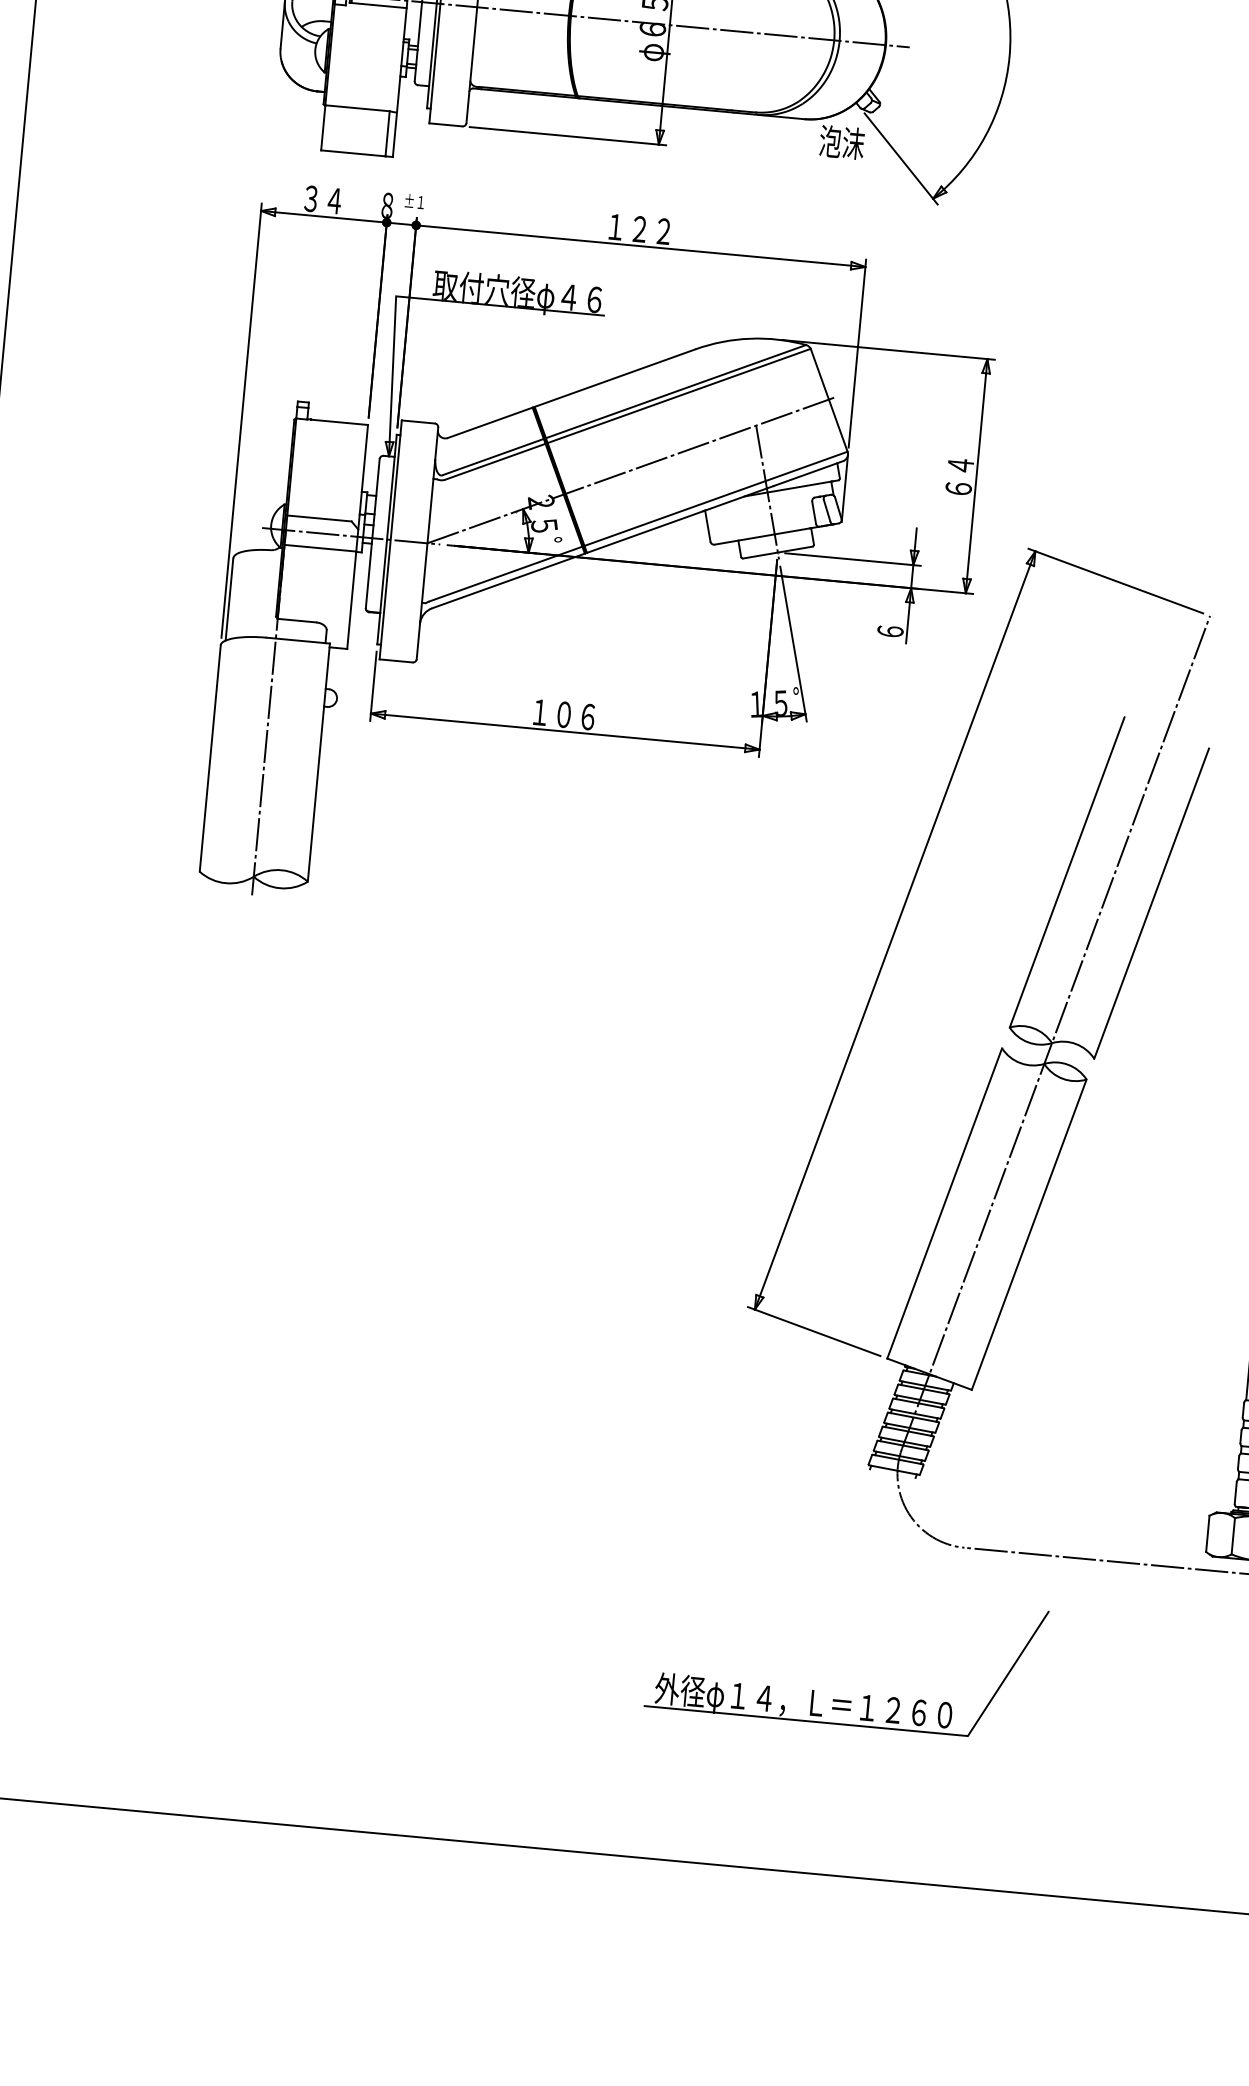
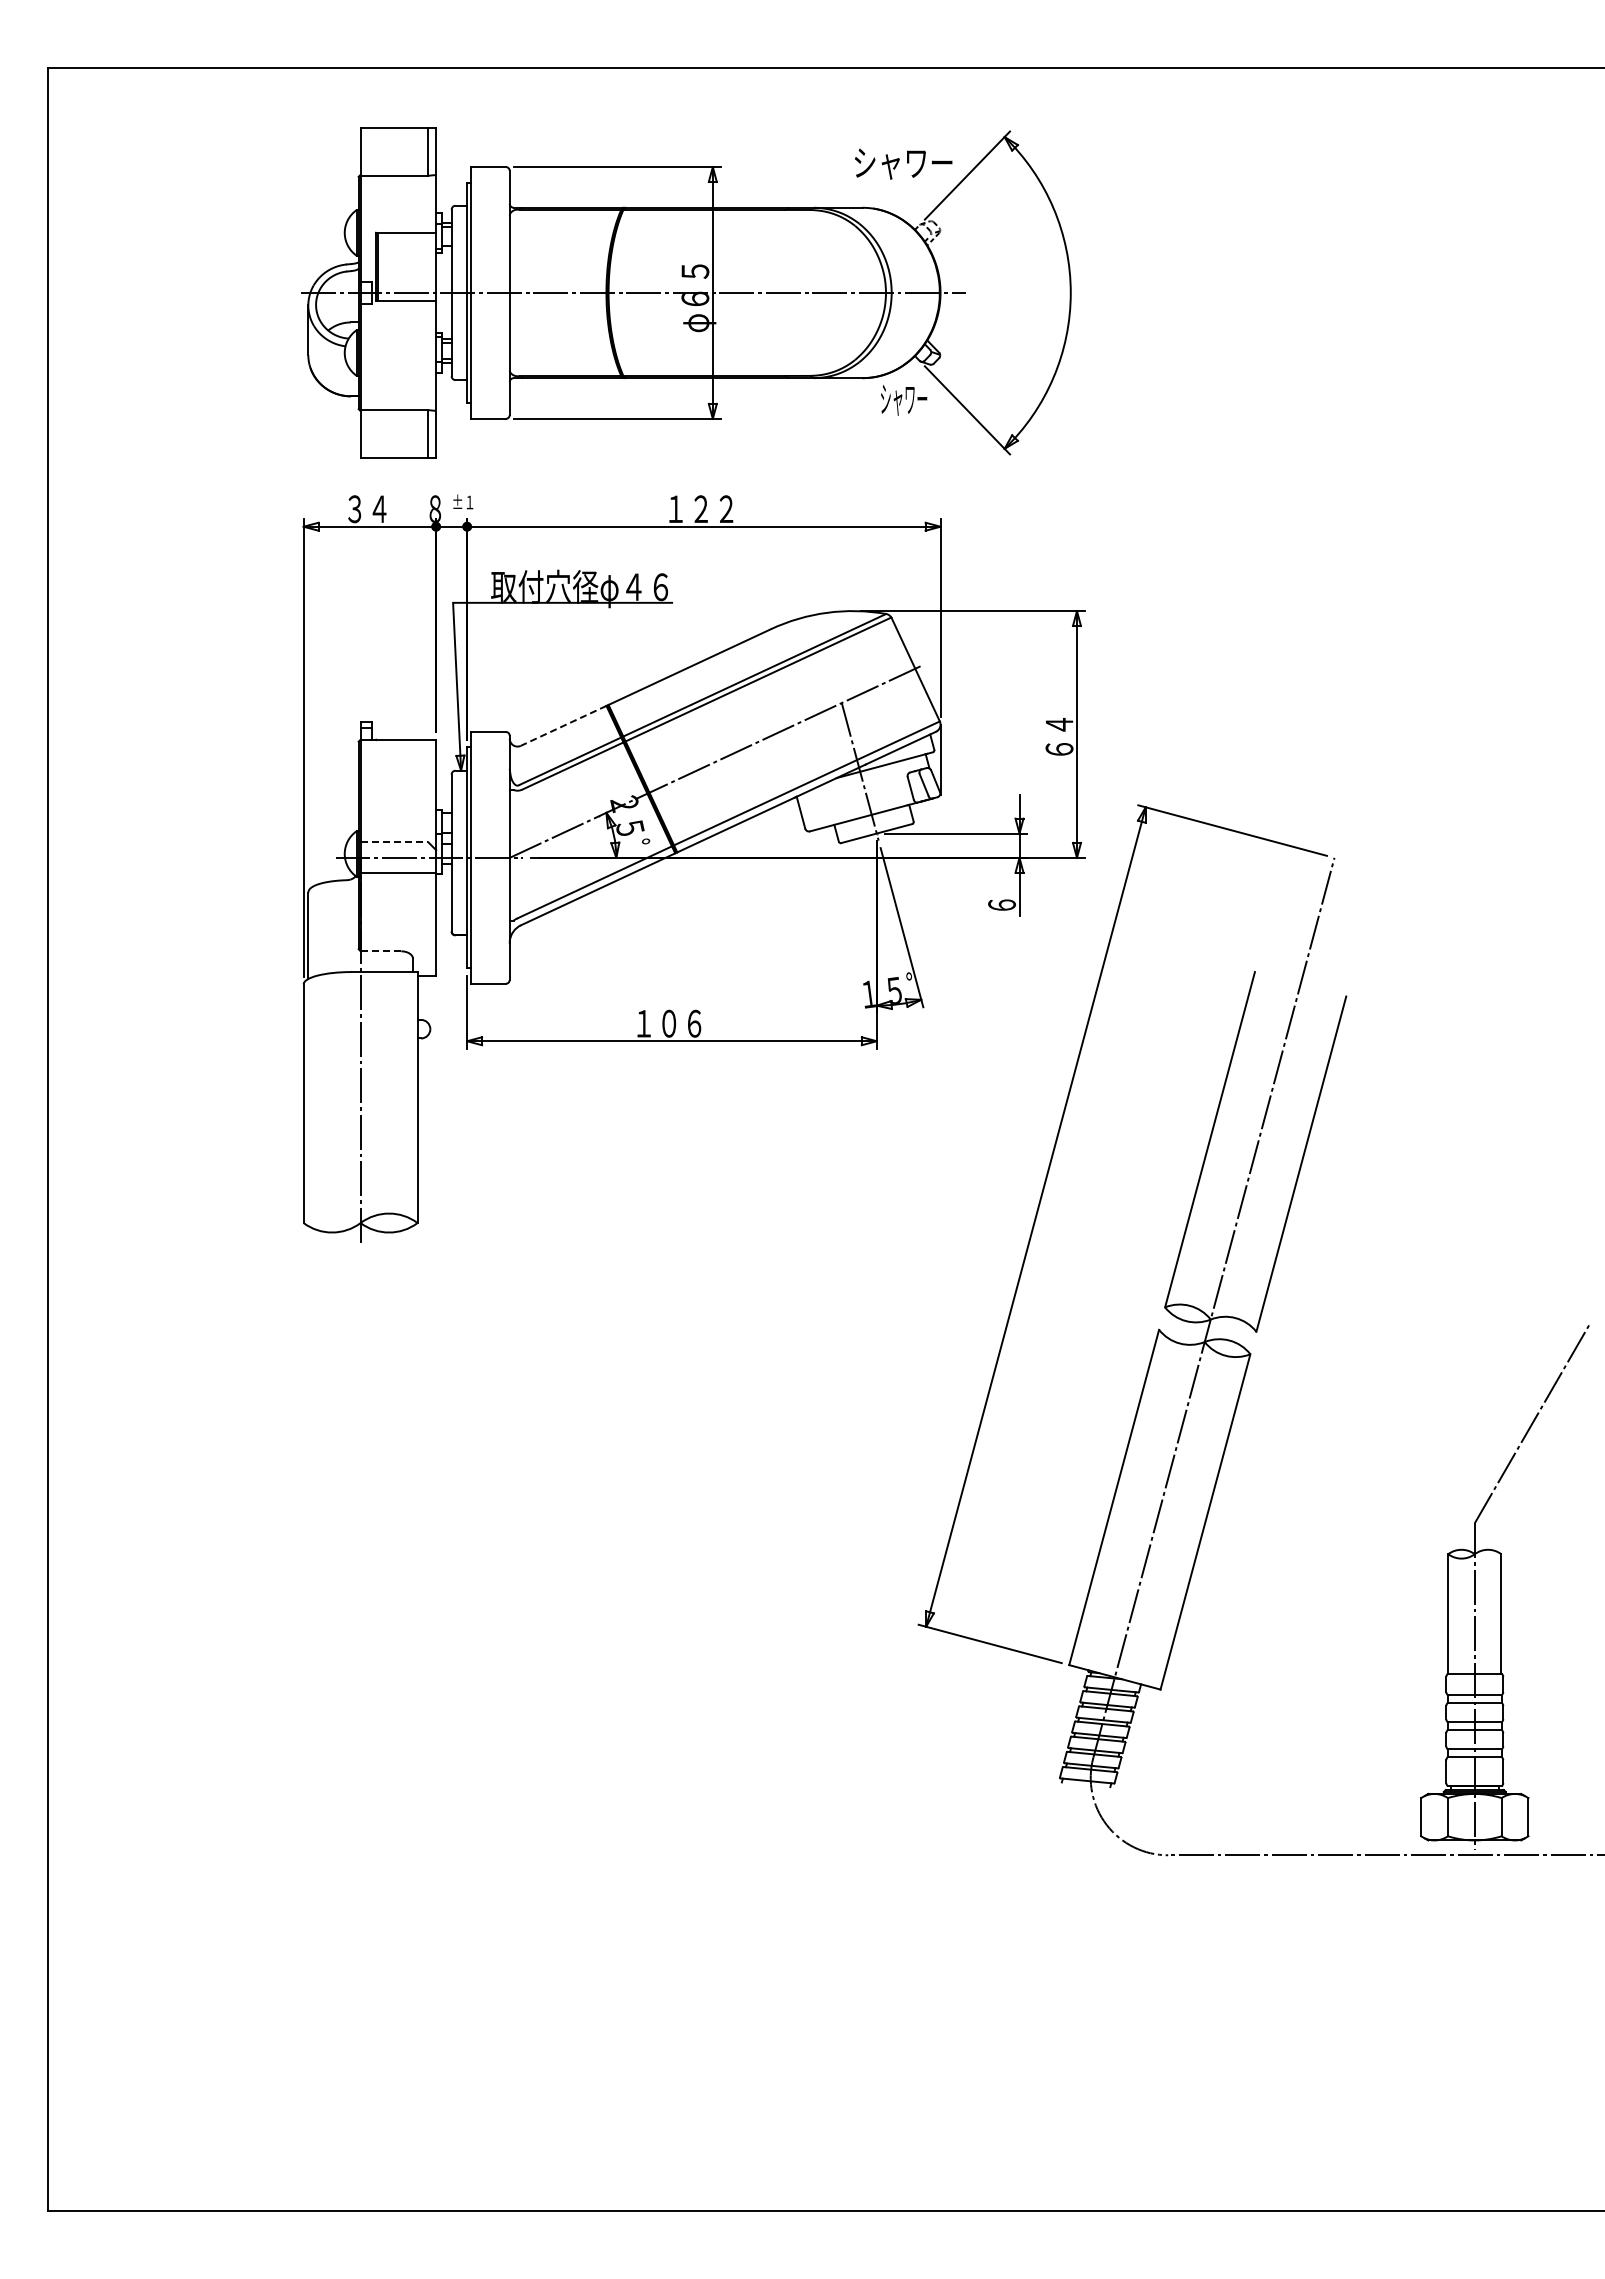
text: (841, 142) -> (903, 398), 泡沫 -> シャワー
line: (490, 423) -> (563, 726), solid -> dashed
line: (319, 518) -> (394, 842), solid -> dashed
line: (296, 620) -> (380, 951), solid -> dashed
part: (863, 1696) -> (1077, 2020), removed

